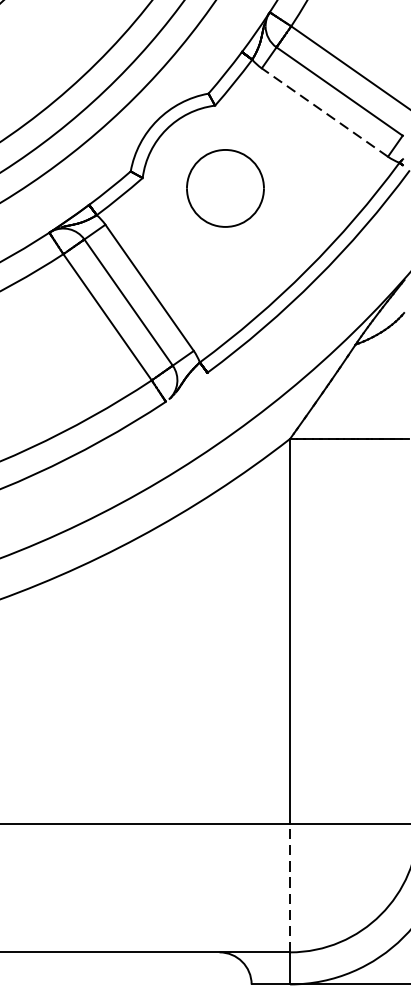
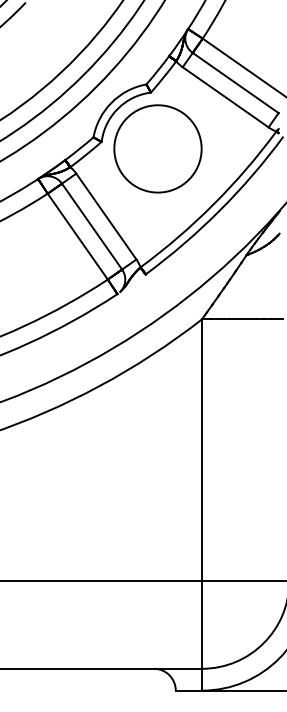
line: (324, 112) -> (225, 97), dashed -> solid
part: (224, 187) -> (157, 148), size x1.67
line: (289, 888) -> (201, 625), dashed -> solid

